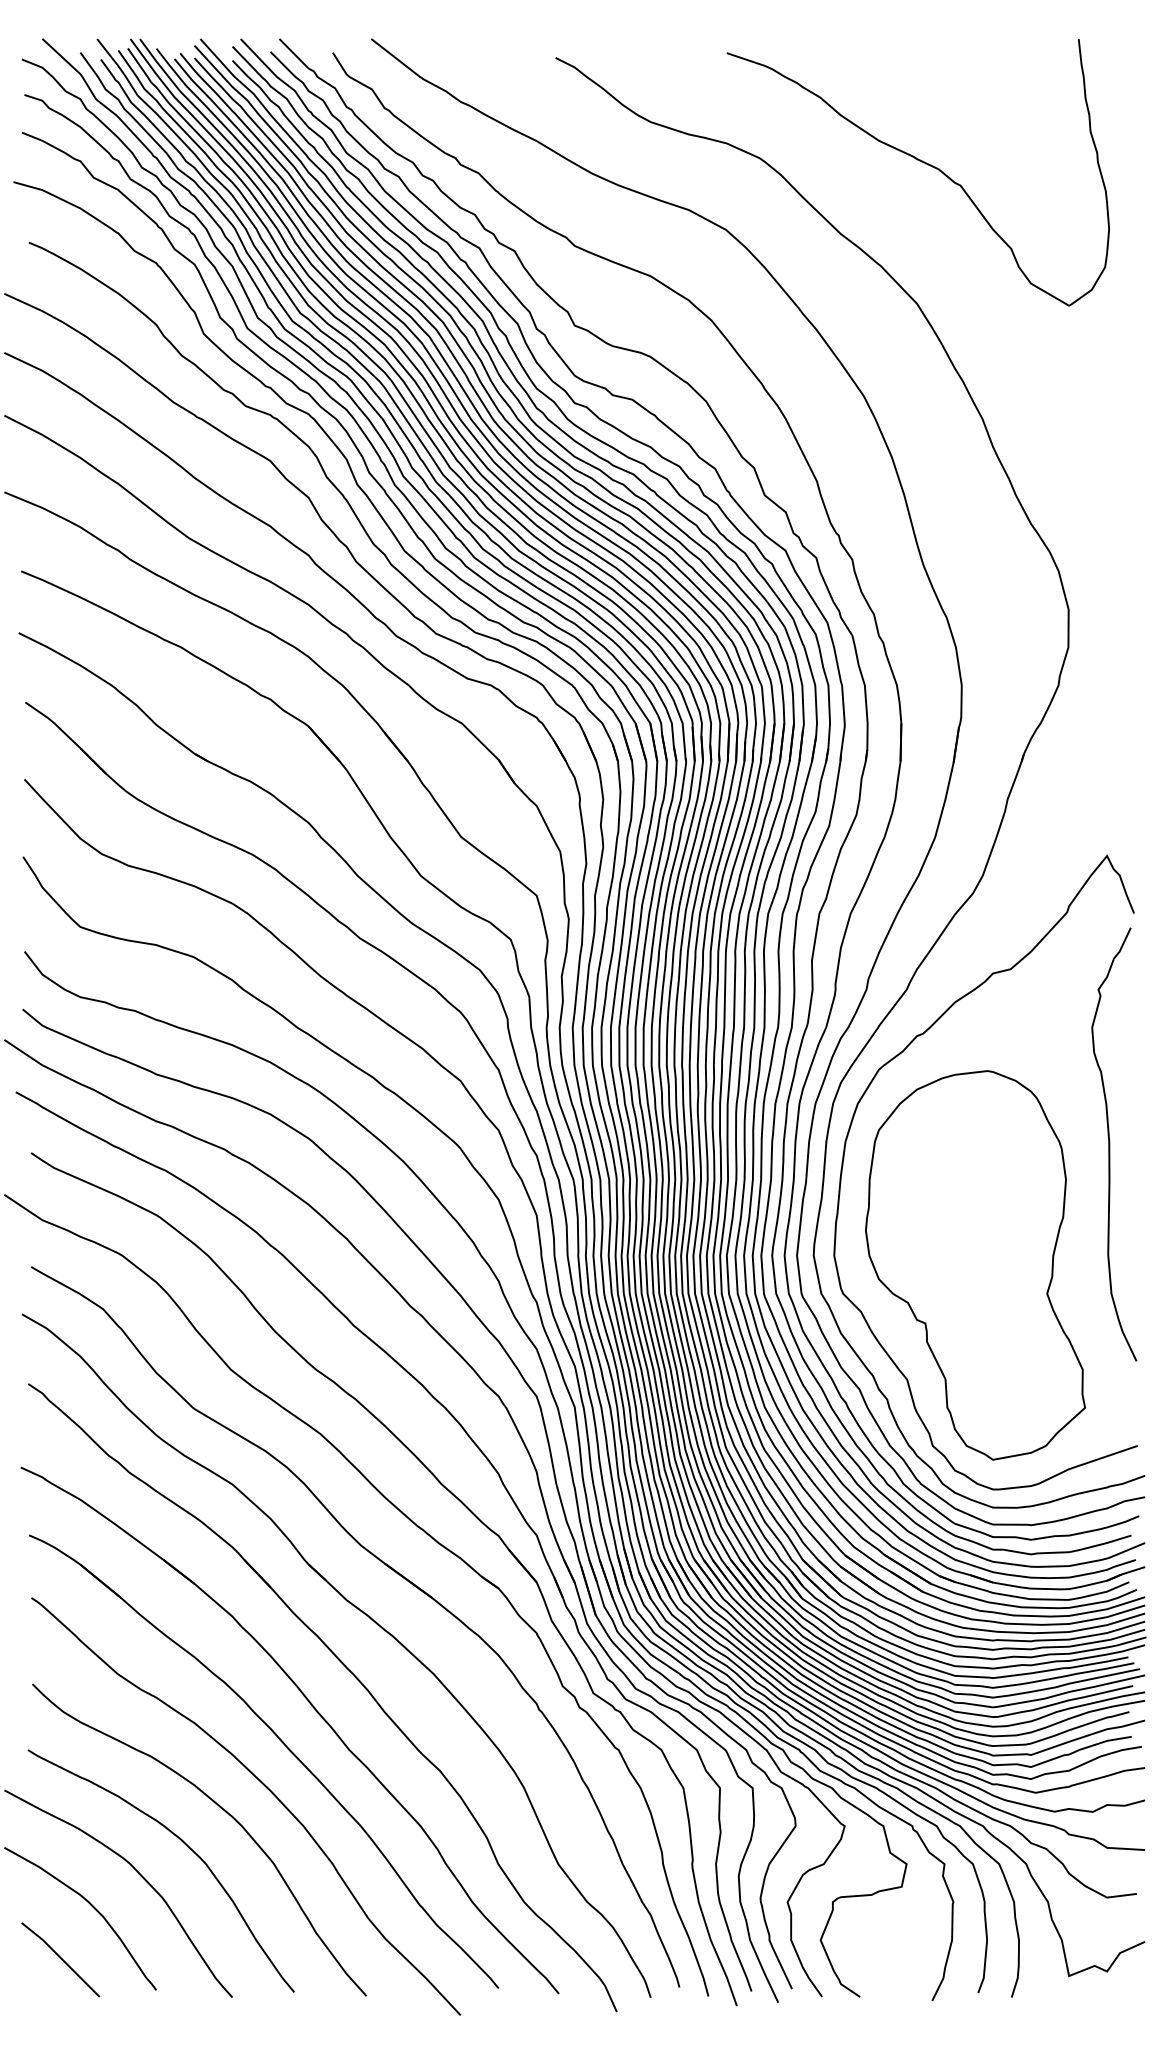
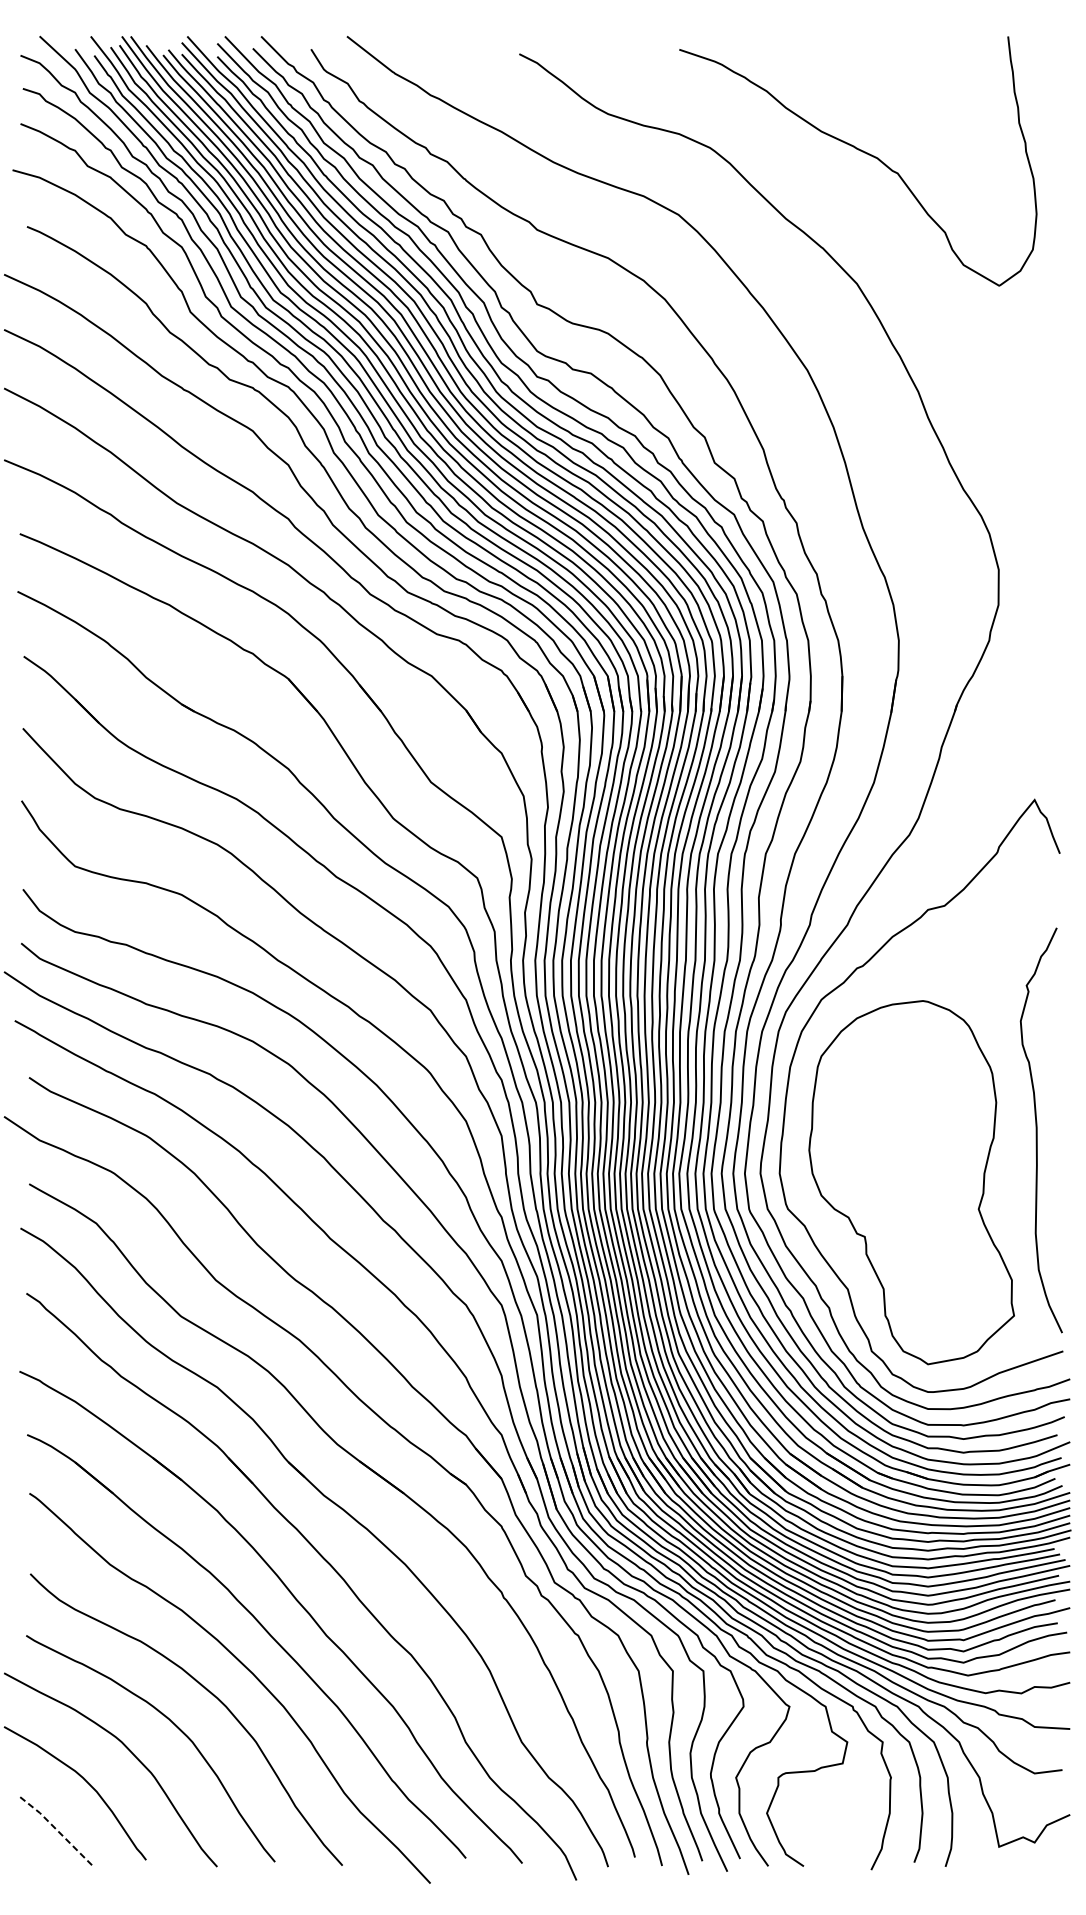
curve: (1110, 1144) -> (1037, 1130), moved
line: (61, 1958) -> (57, 1830), solid -> dashed

